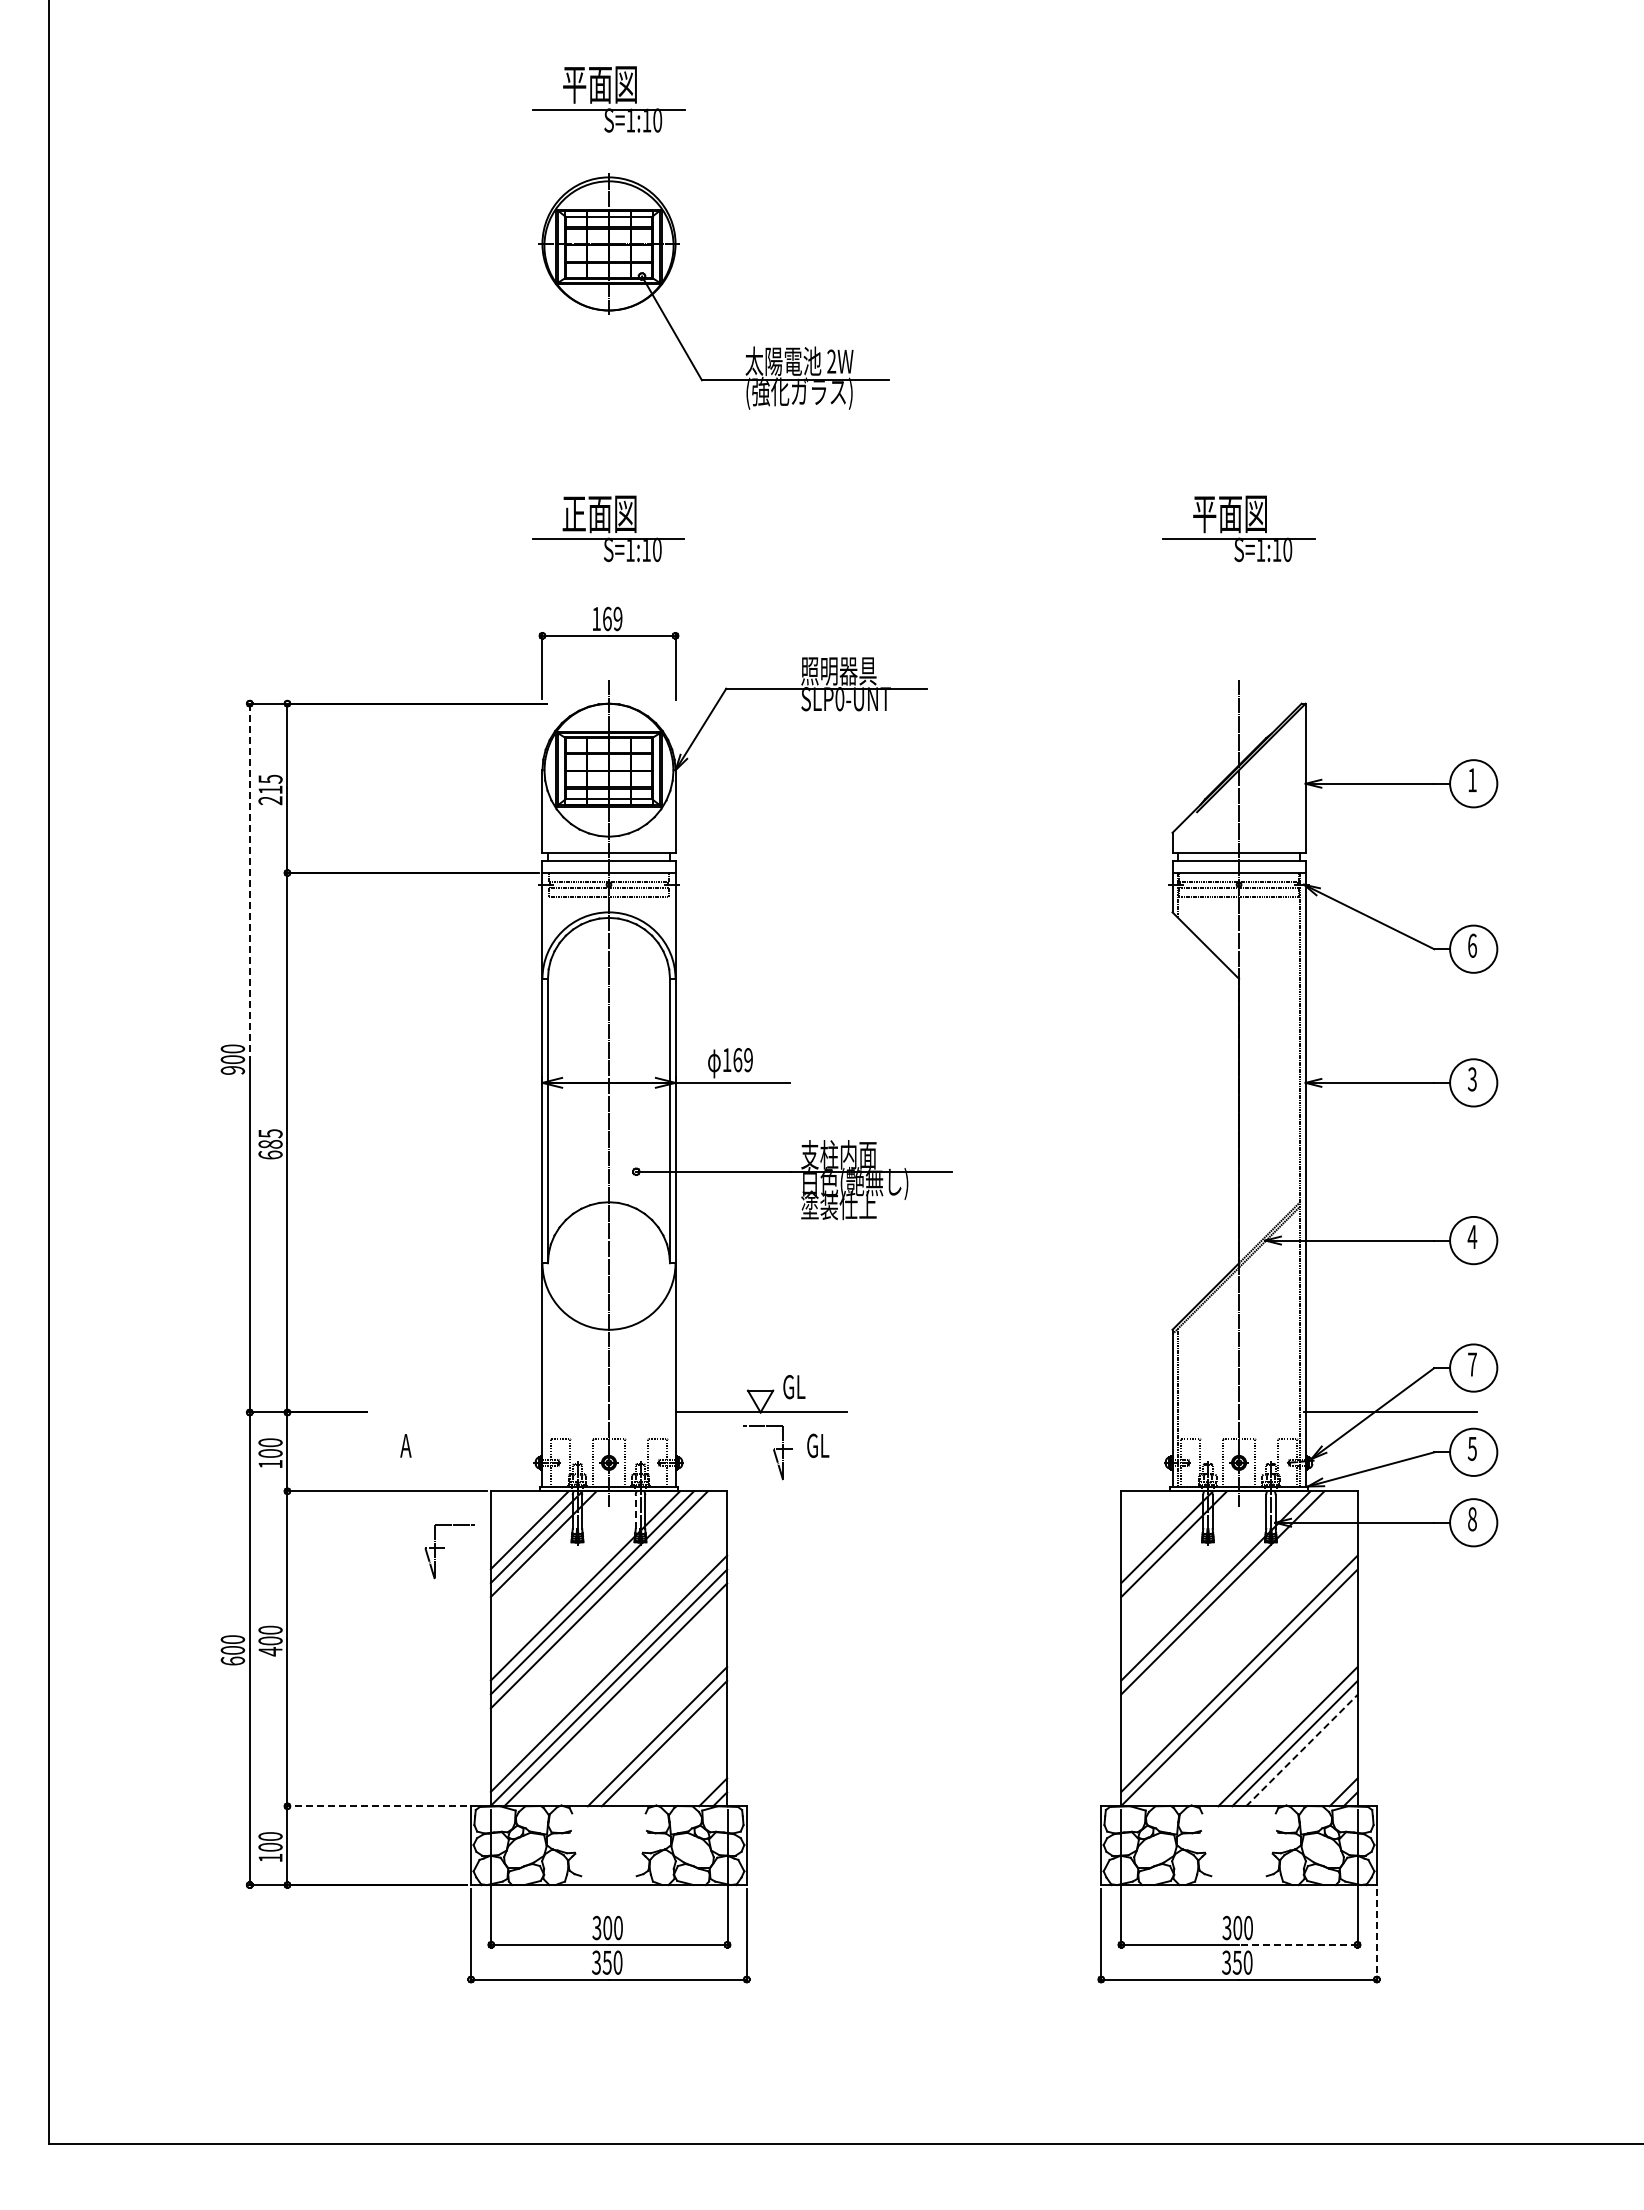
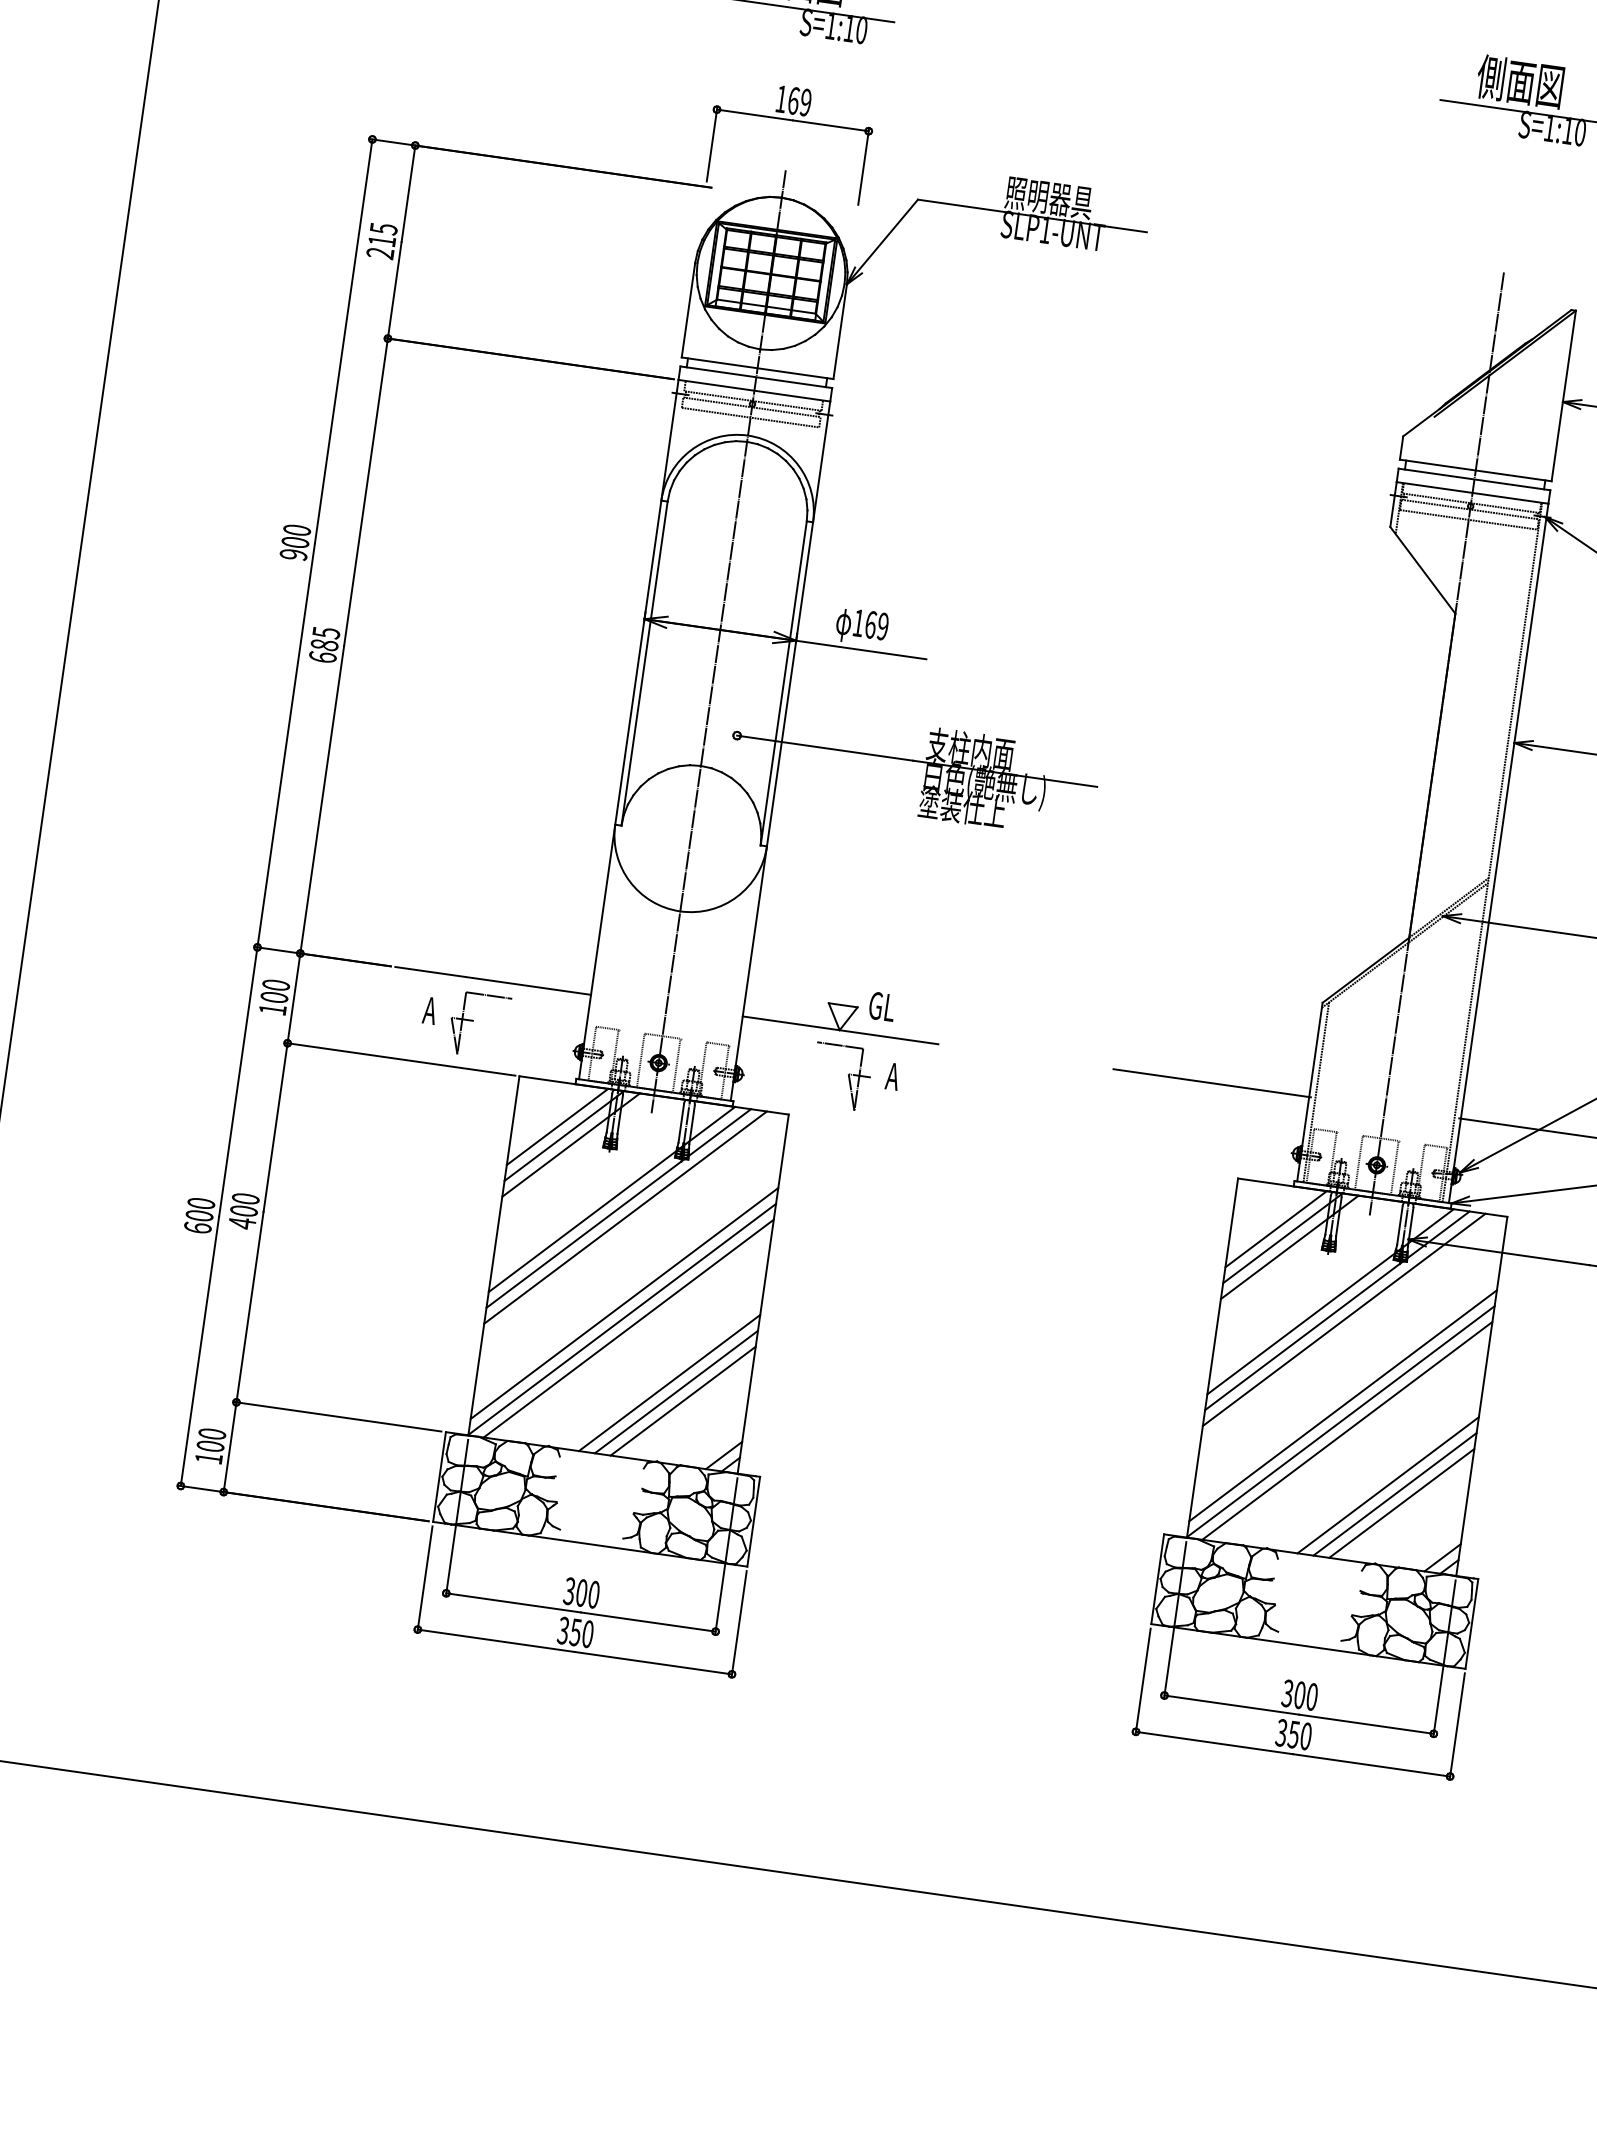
text: (1204, 513) -> (1491, 77), 平面図 -> 側面図
text: (839, 699) -> (1045, 230), SLP0-UNT -> SLP1-UNT
line: (249, 881) -> (343, 342), dashed -> solid
line: (456, 1412) -> (493, 980), added
line: (1087, 1412) -> (1212, 1083), added
text: (817, 1445) -> (899, 1077), GL -> A
line: (635, 1512) -> (680, 1123), dashed -> solid
line: (1160, 1530) -> (1276, 1229), added
part: (449, 1551) -> (478, 1025), moved
line: (1229, 1599) -> (1343, 1319), added
line: (1245, 1694) -> (1346, 1430), added
line: (671, 1750) -> (683, 1401), added
line: (1301, 1750) -> (1401, 1503), dashed -> solid
line: (376, 1806) -> (337, 1417), dashed -> solid
line: (1376, 1935) -> (1456, 1726), dashed -> solid
line: (1298, 1944) -> (1366, 1723), dashed -> solid

